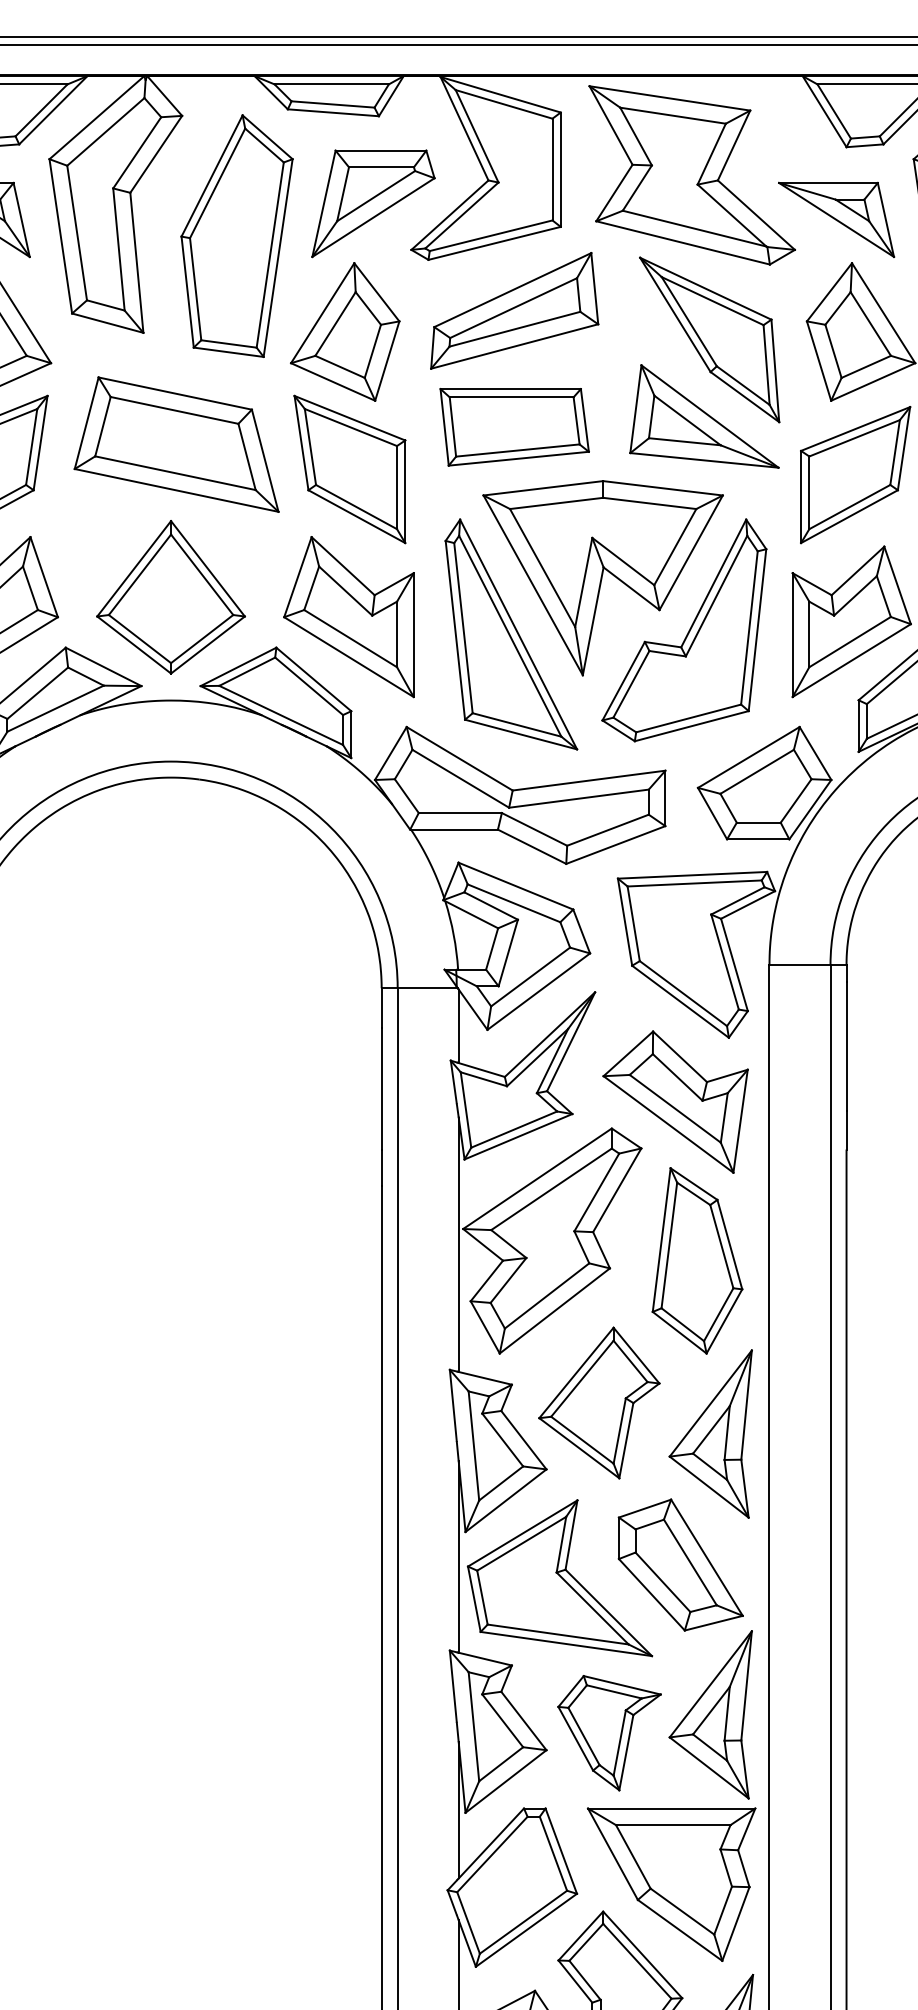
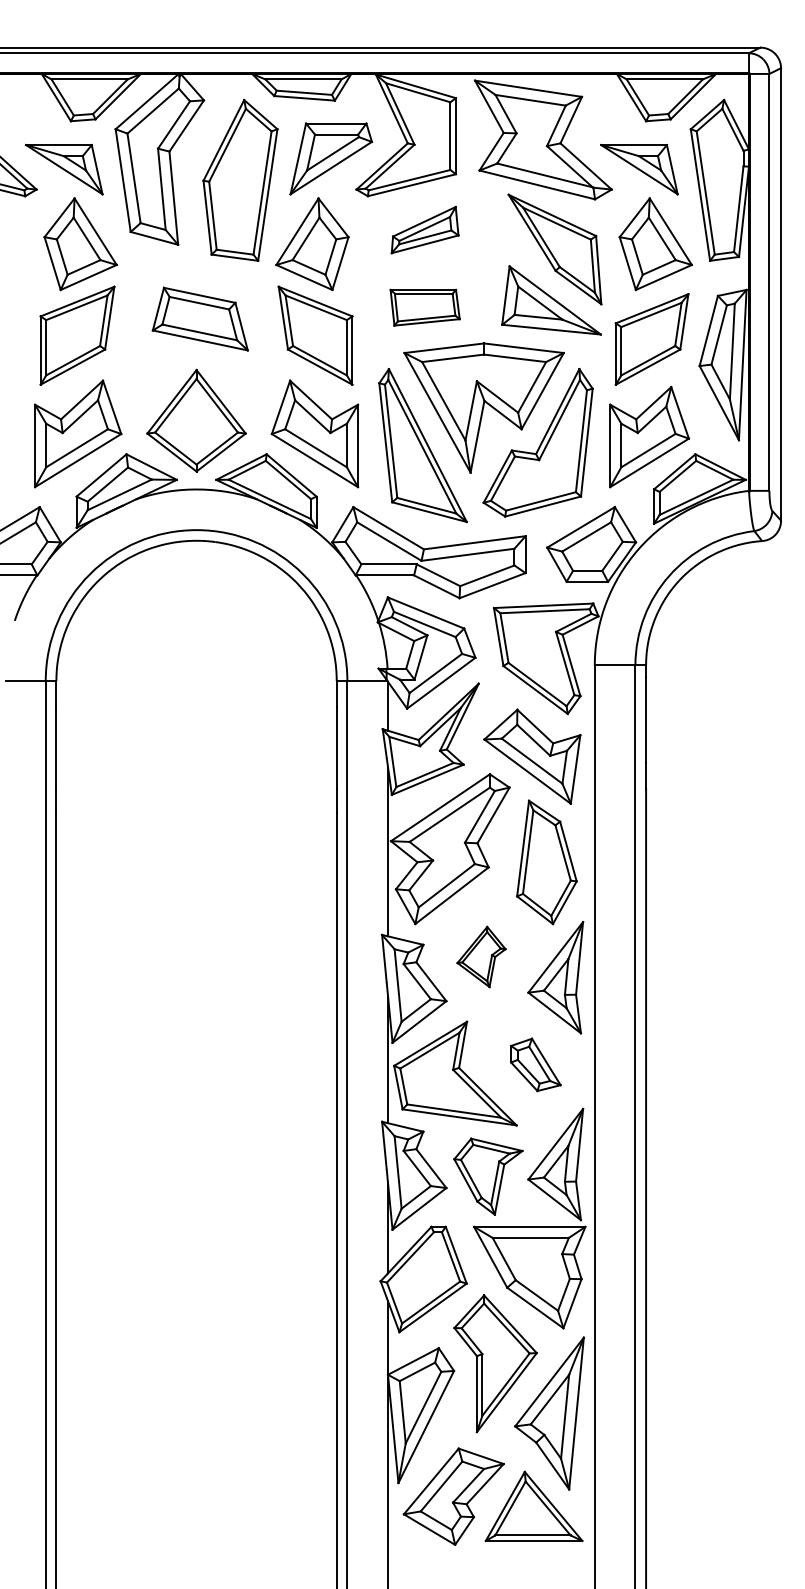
part: (513, 309) -> (424, 229), size x0.6
part: (513, 427) -> (424, 307), size x0.7
part: (176, 443) -> (200, 318), size x0.7
part: (599, 1402) -> (481, 956), size x0.6
part: (680, 1564) -> (535, 1064), size x0.6

